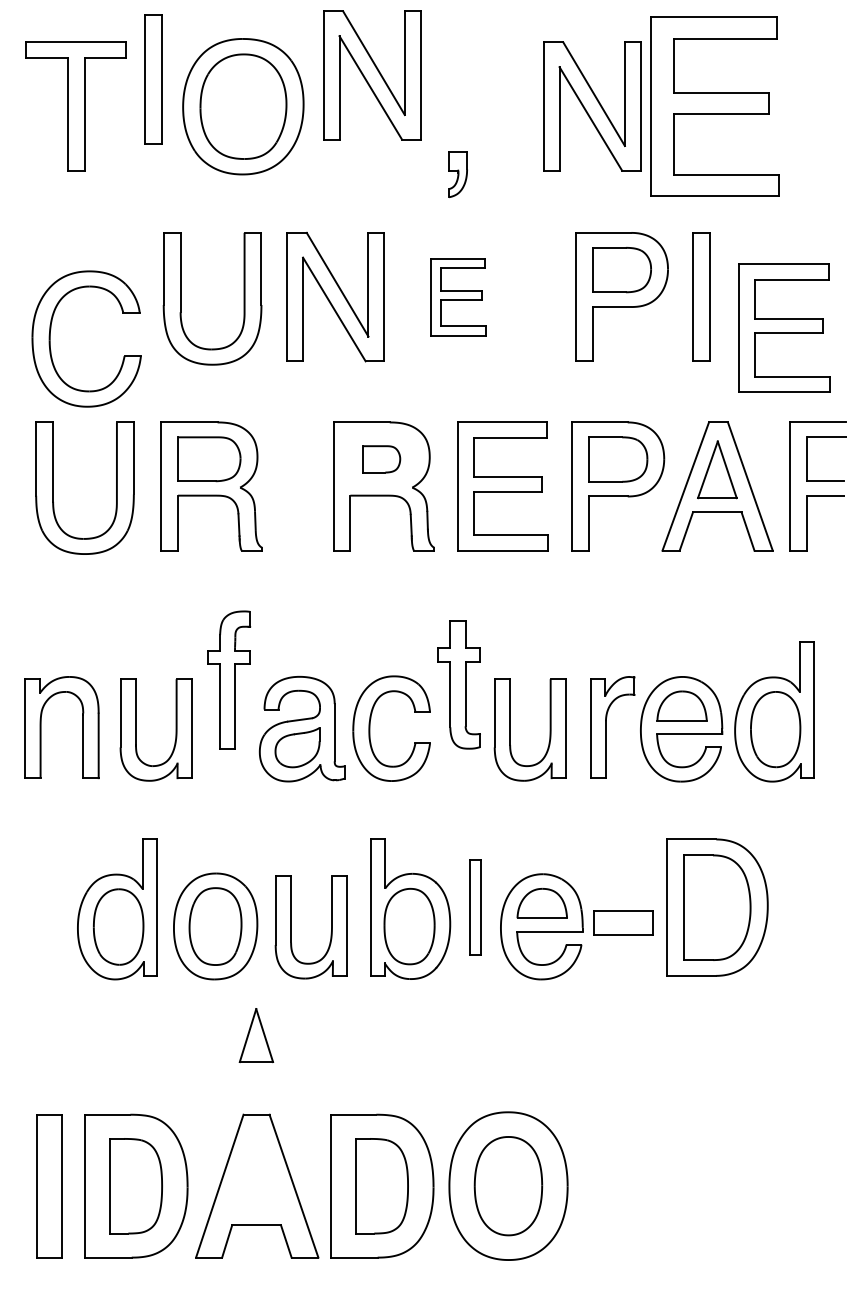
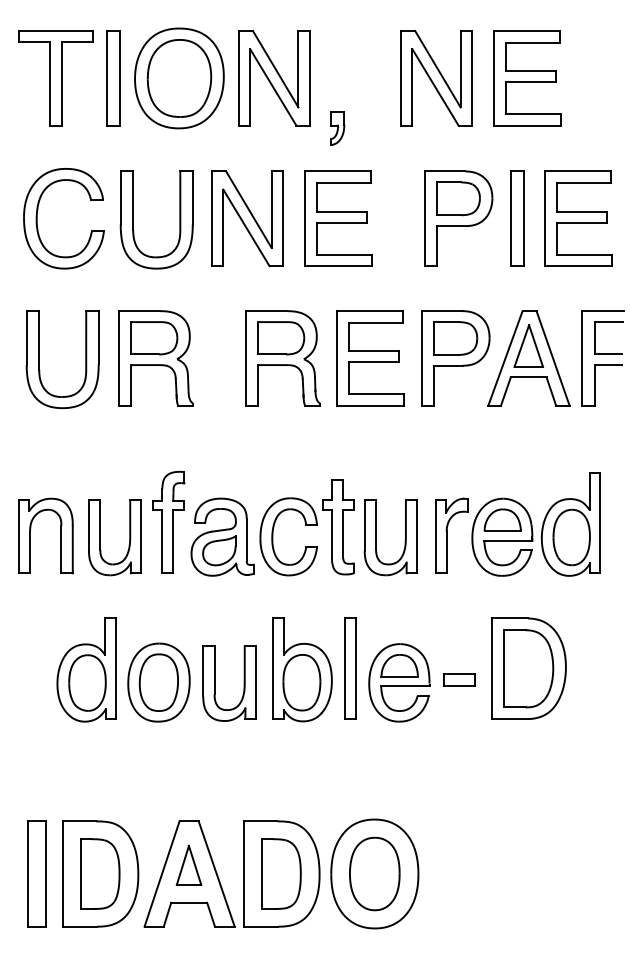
part: (372, 75) -> (274, 78), moved
part: (153, 79) -> (113, 78), moved
part: (715, 106) -> (527, 78), size x0.71
part: (458, 296) -> (337, 218), size x1.67
part: (784, 327) -> (578, 218), moved
part: (50, 338) -> (37, 218), moved
part: (381, 459) -> (281, 338), size x1.67
part: (229, 679) -> (169, 521), moved
part: (458, 684) -> (337, 527), moved
part: (475, 907) -> (350, 668), size x1.43
part: (623, 922) -> (459, 679), size x0.71
part: (256, 1035) -> (189, 865), moved

